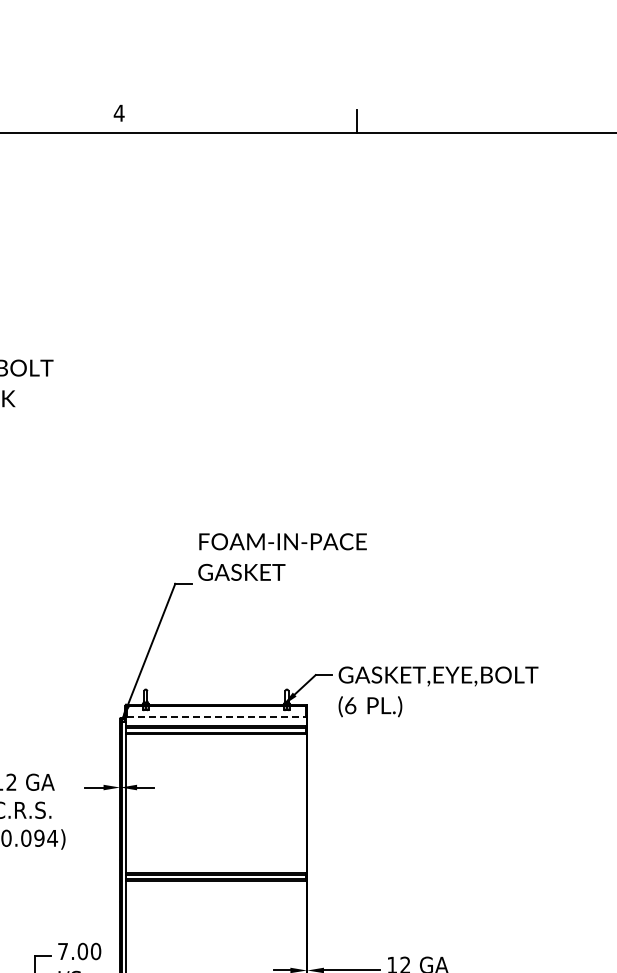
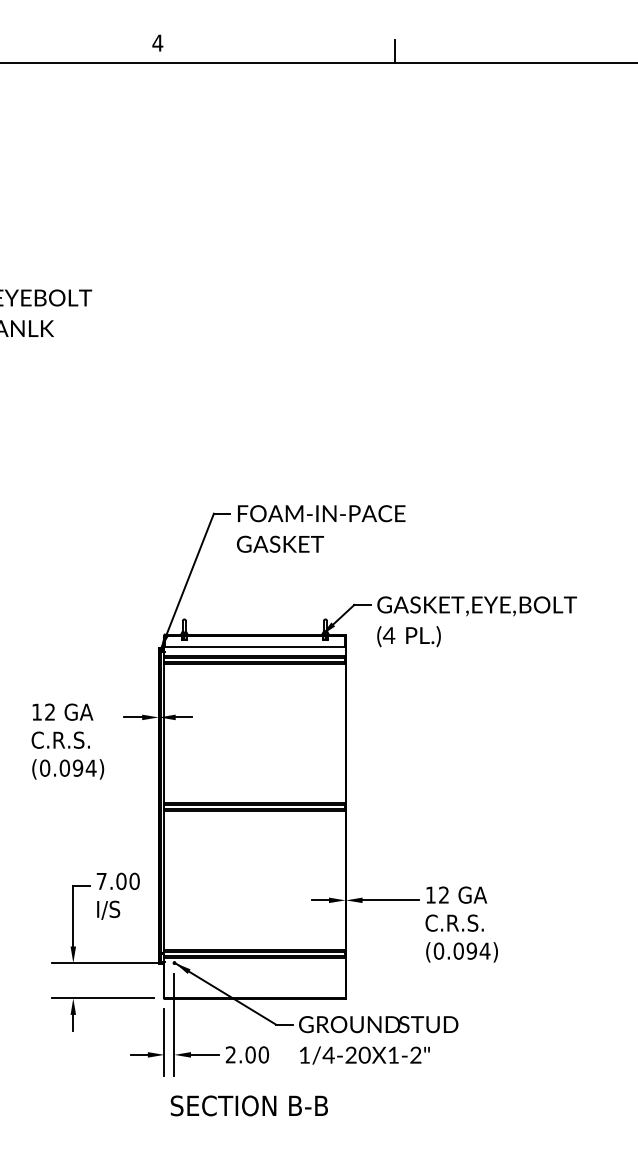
text: (282, 556) -> (321, 528), moved
text: (349, 705) -> (388, 635), (6 -> (4
line: (215, 717) -> (254, 647), dashed -> solid

